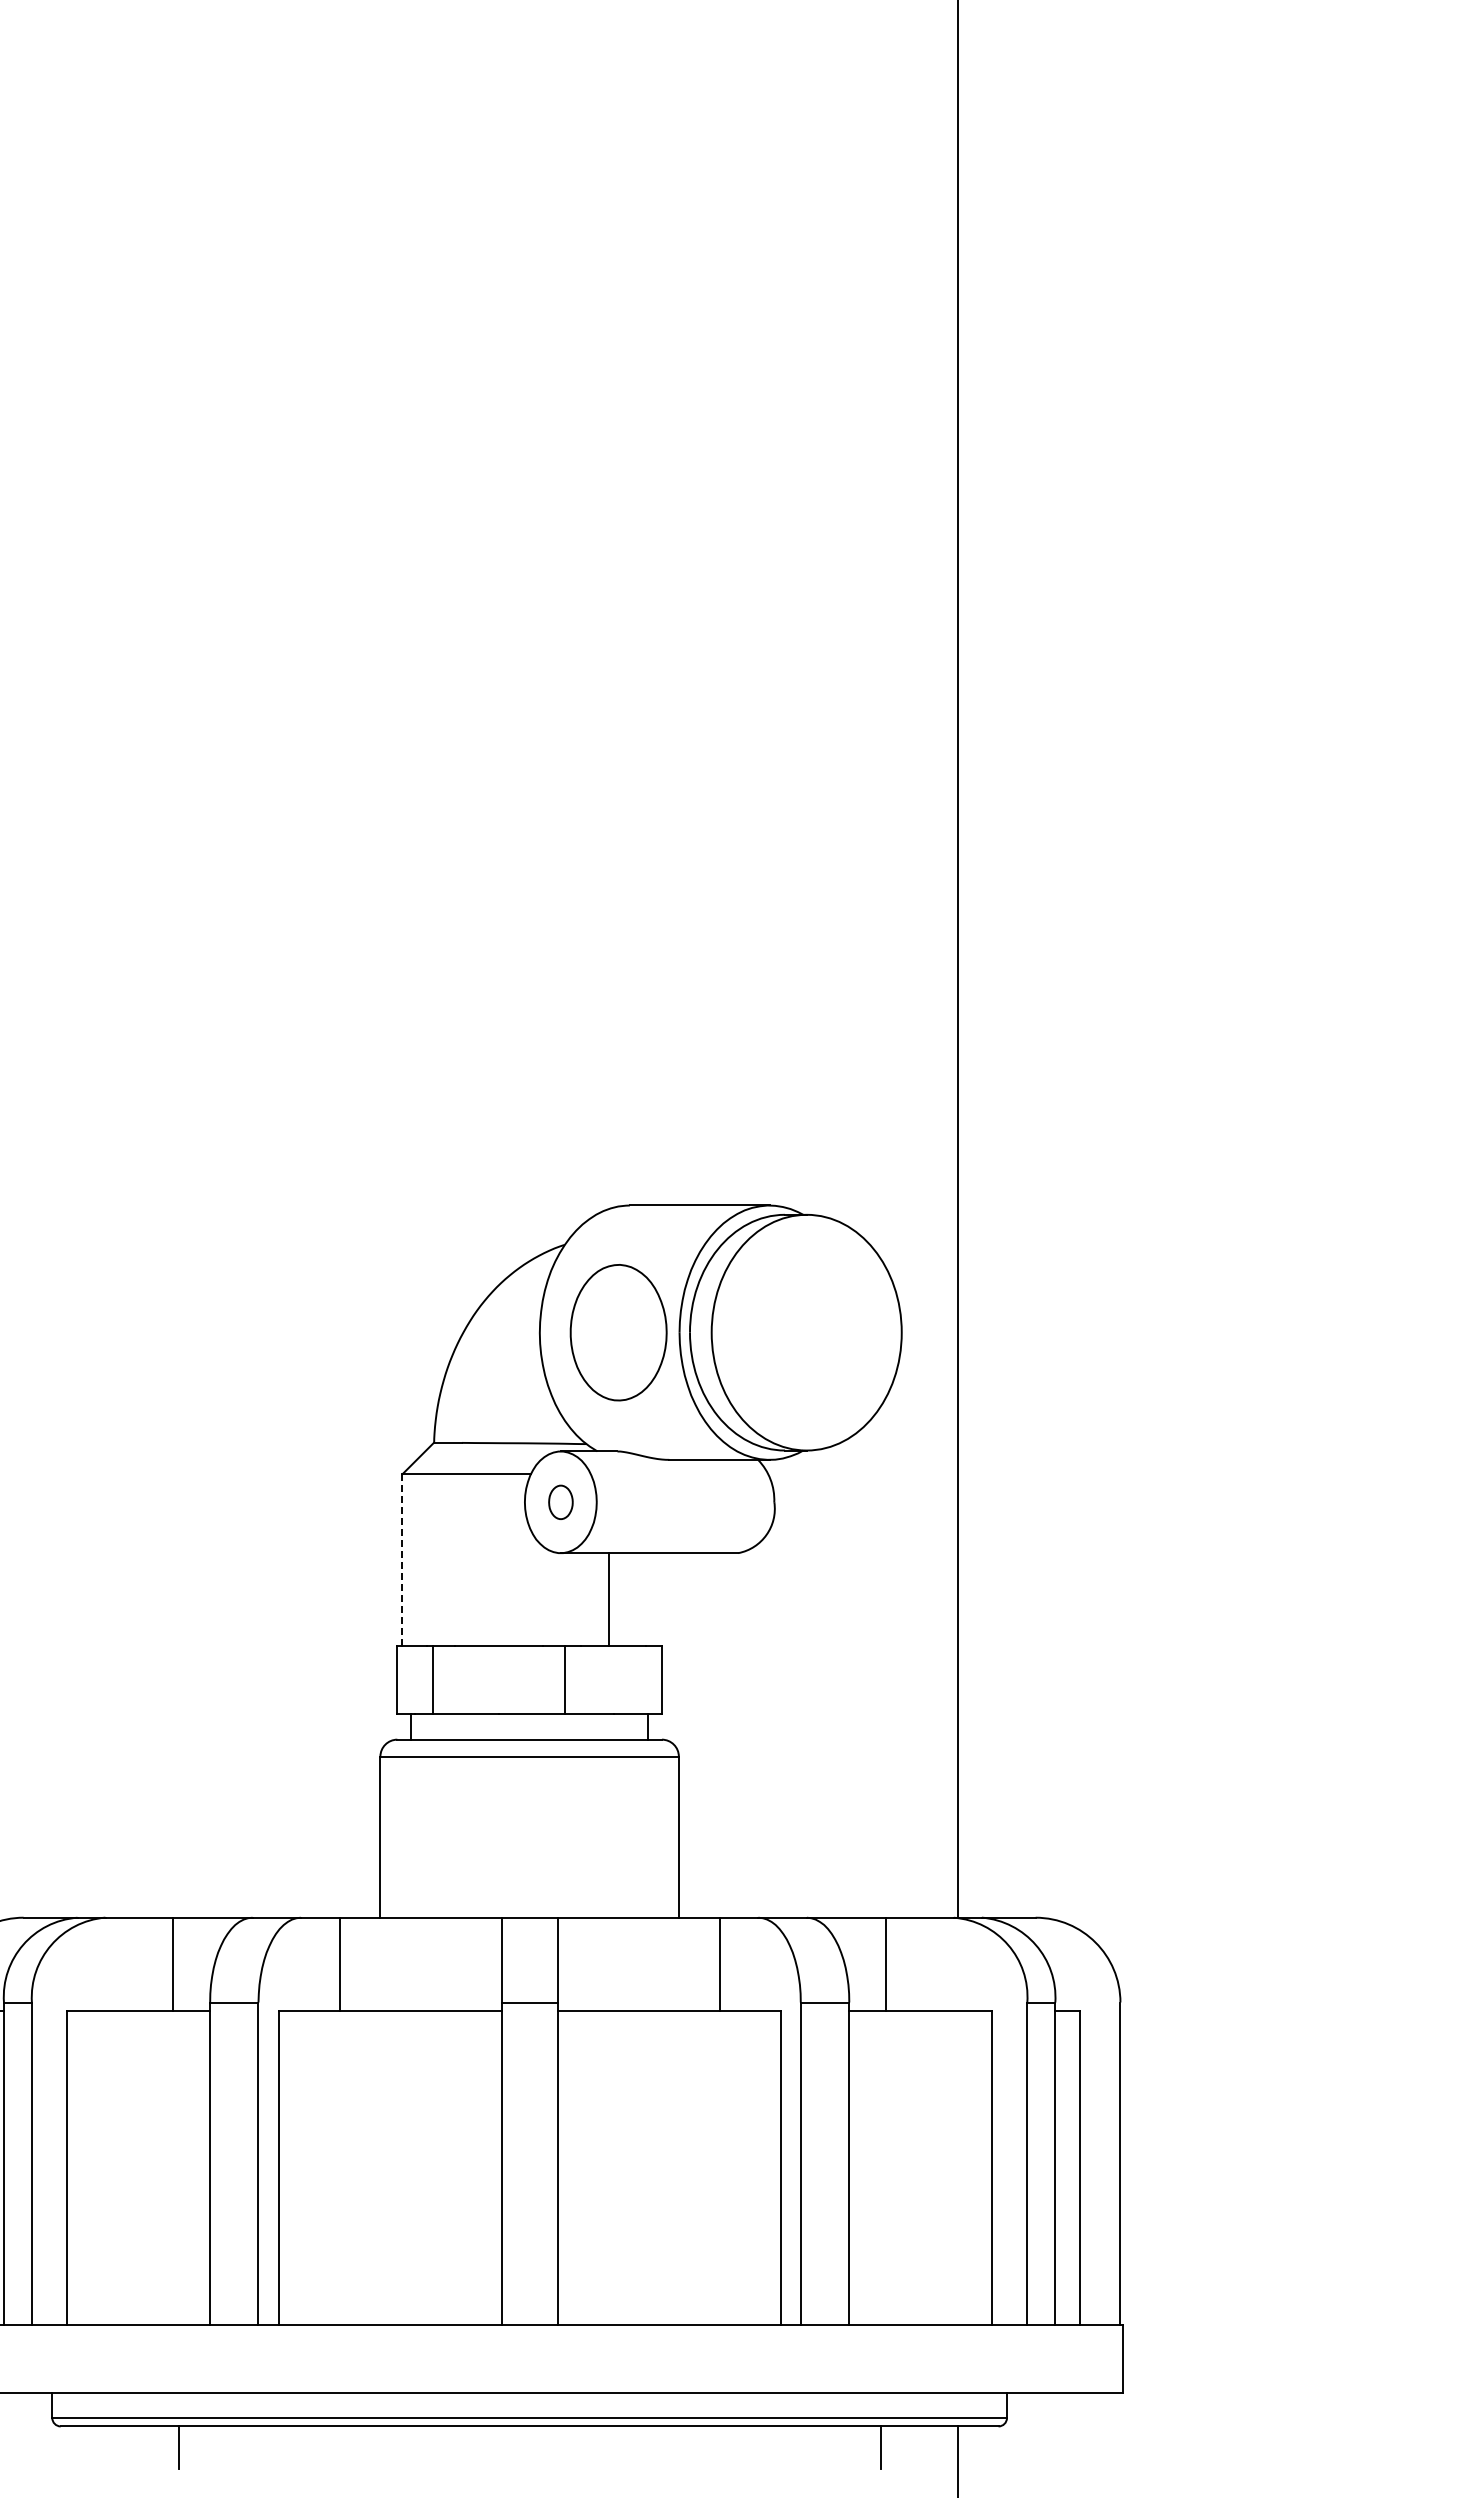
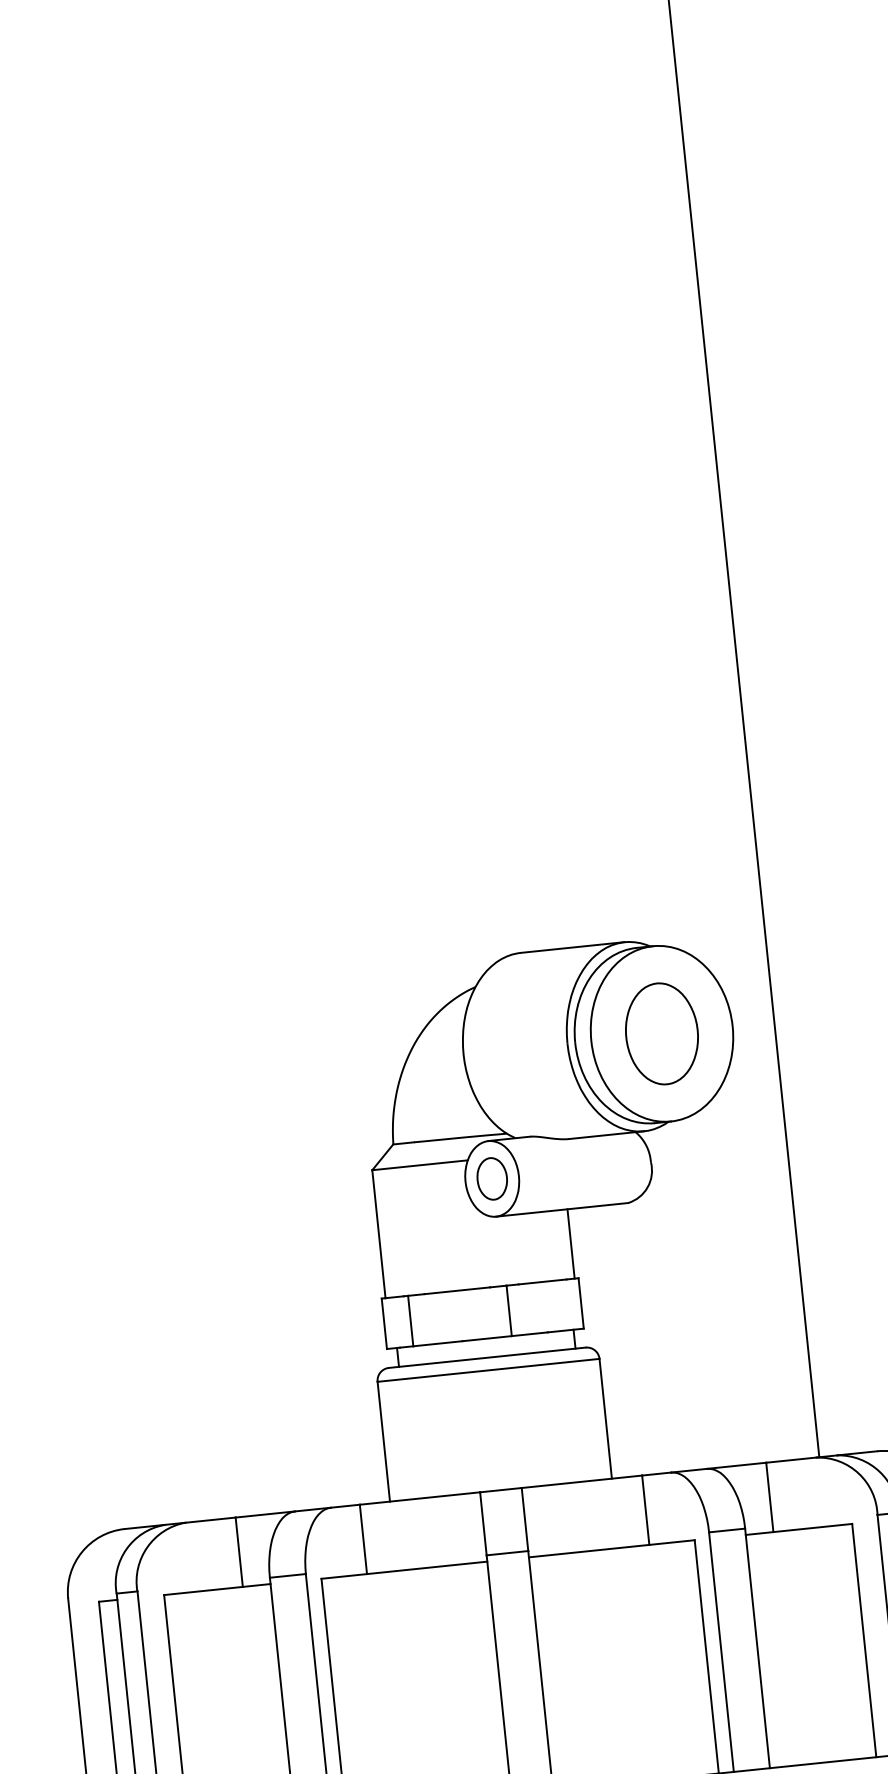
part: (618, 1332) -> (661, 1033), moved
part: (560, 1502) -> (491, 1179), size x1.67
line: (402, 1560) -> (378, 1234), dashed -> solid
line: (608, 1599) -> (570, 1243), moved

